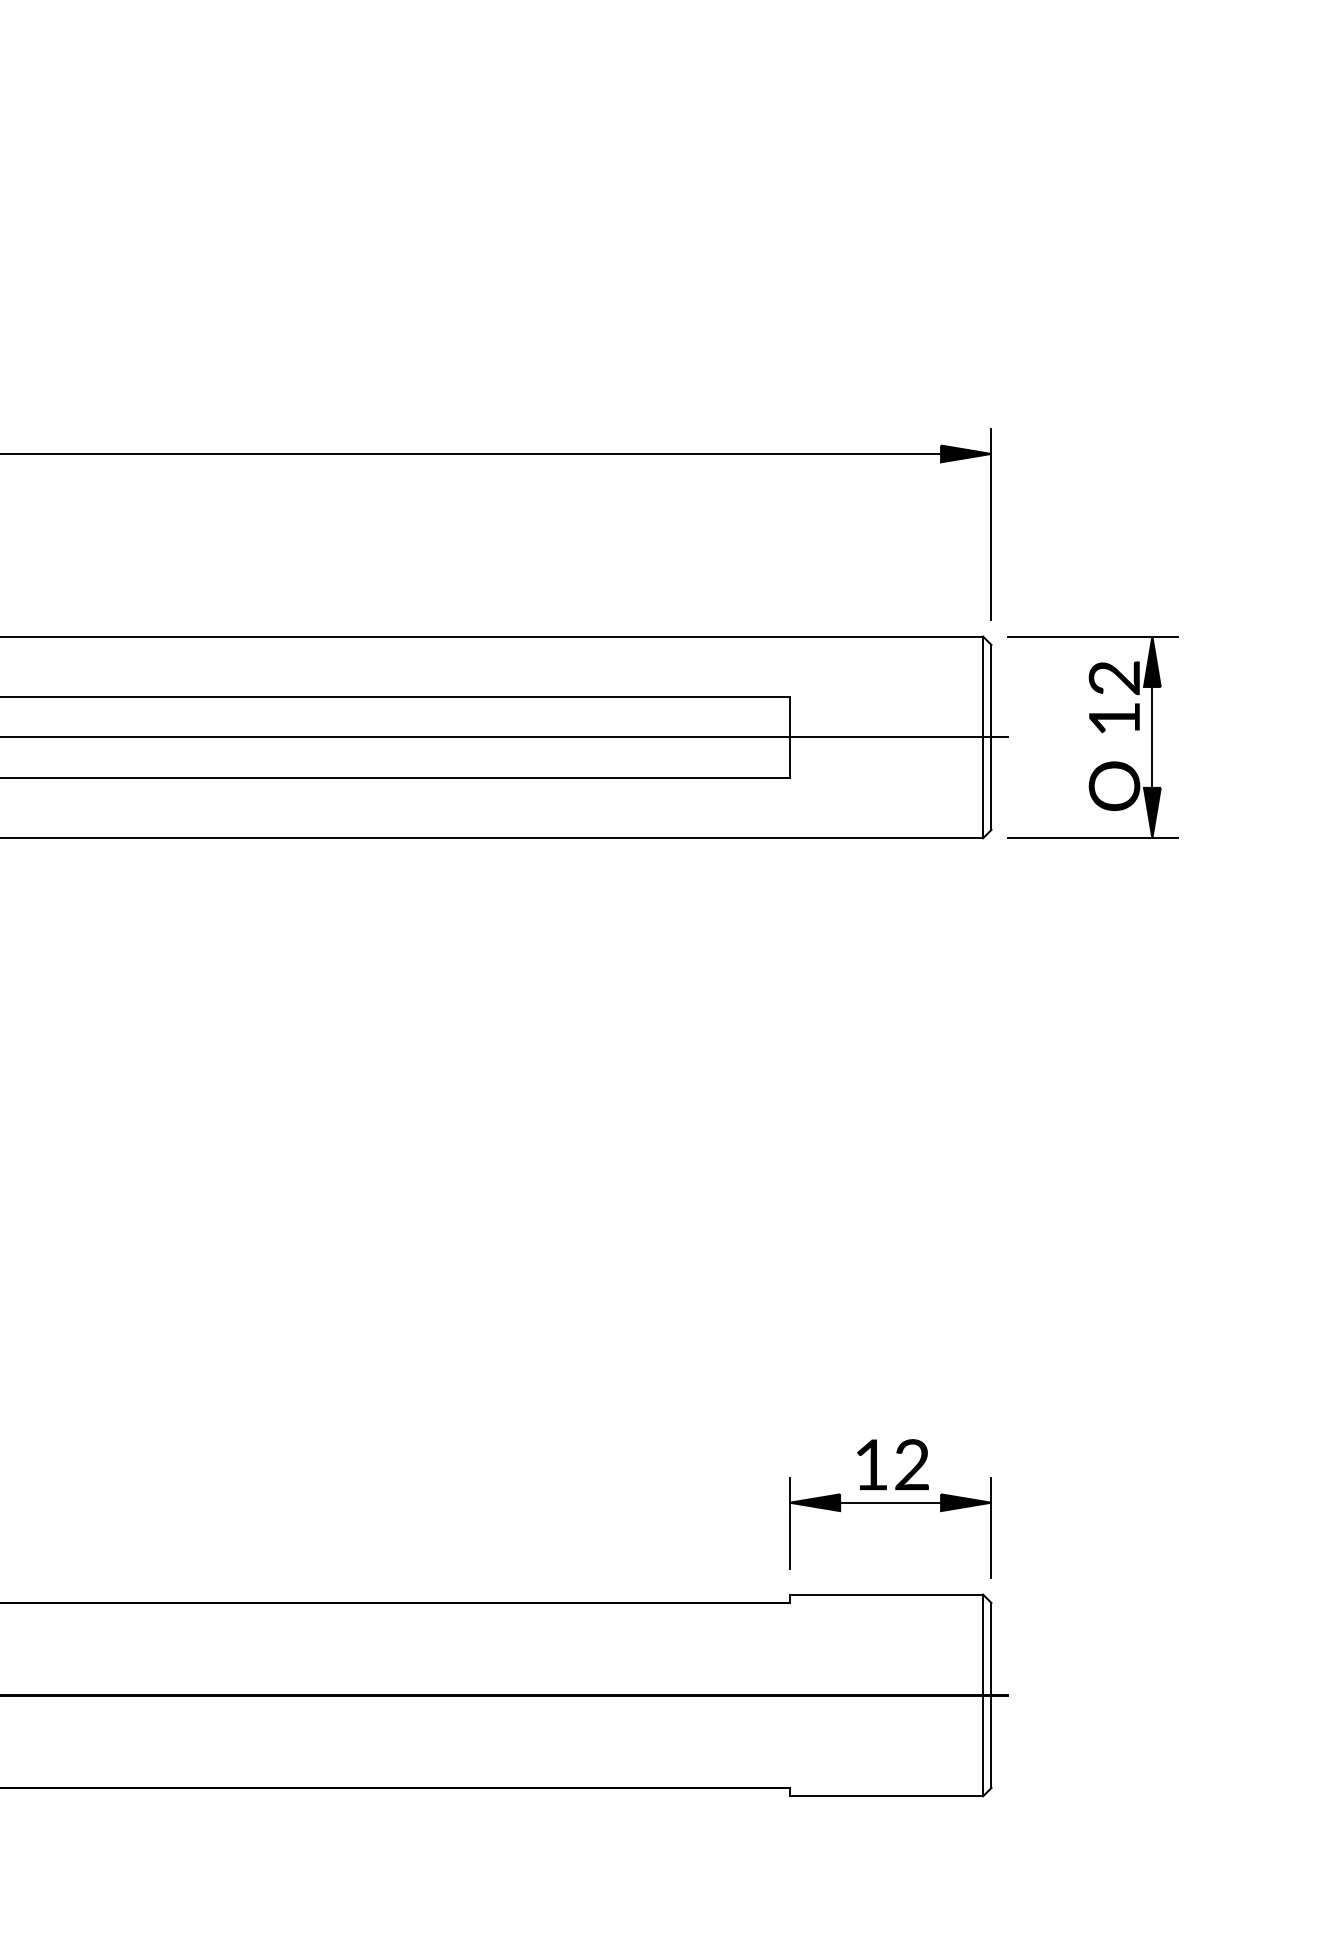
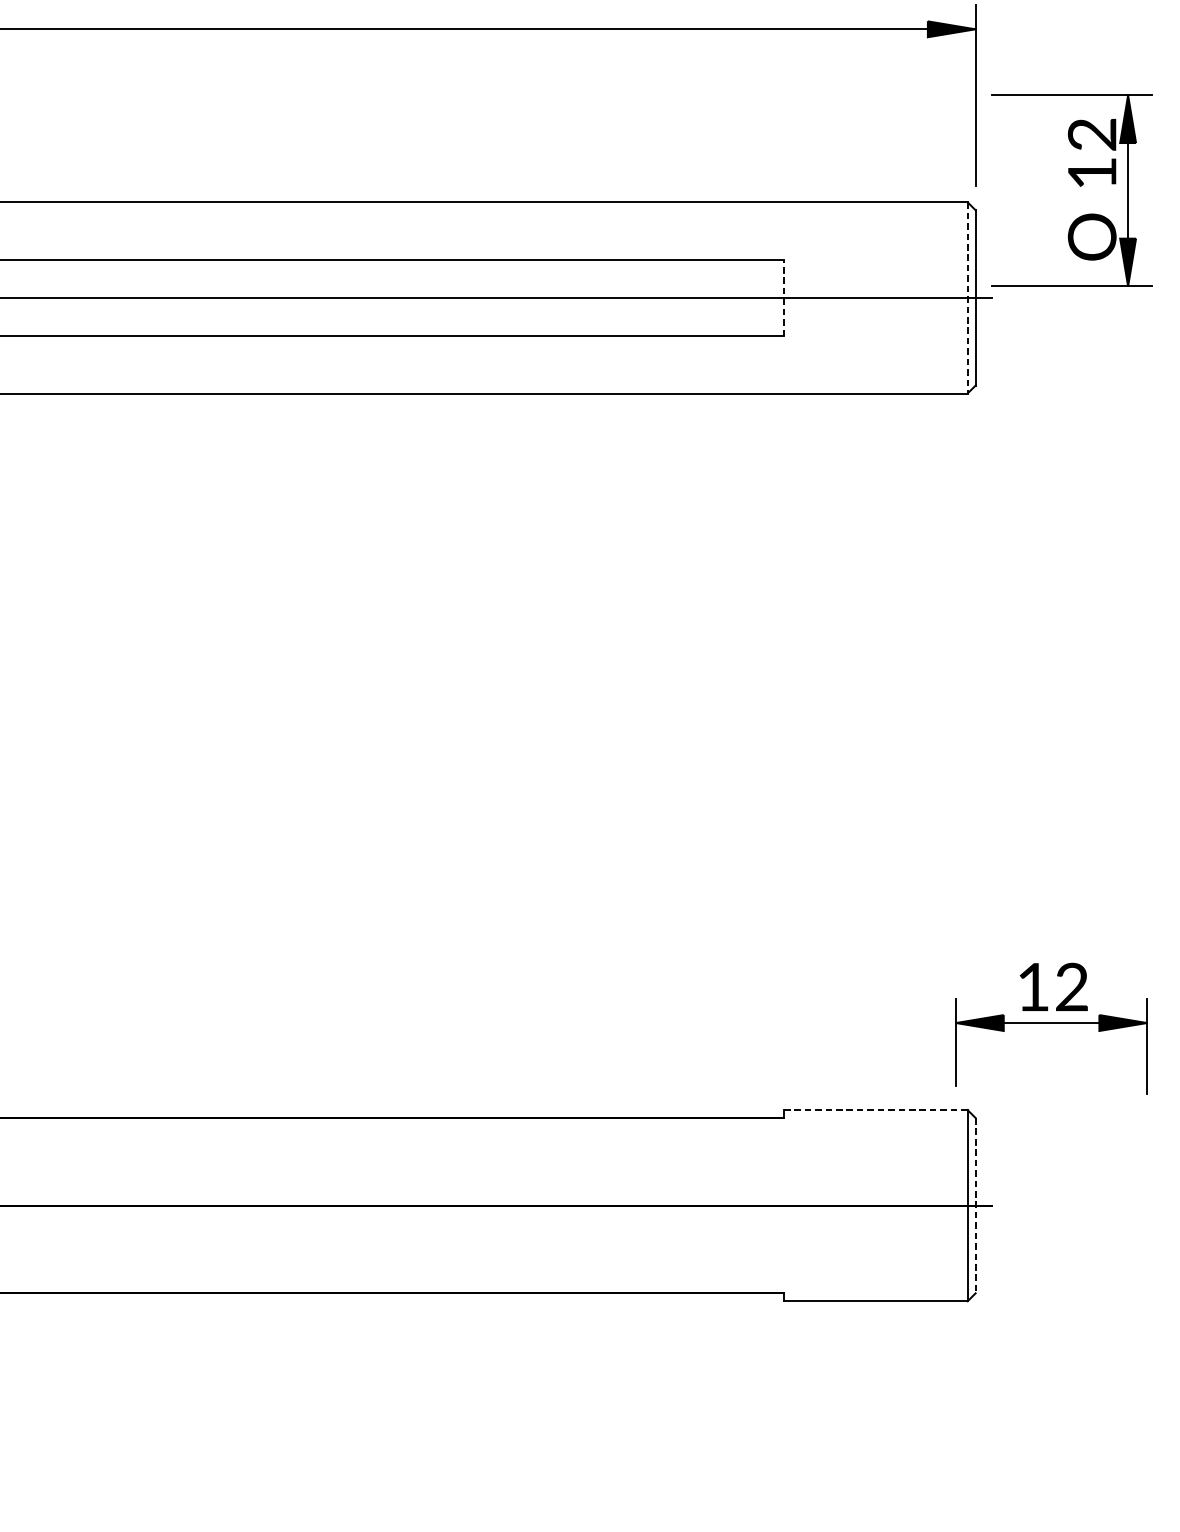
part: (1099, 730) -> (1078, 184), moved
line: (789, 736) -> (784, 297), solid -> dashed
line: (983, 737) -> (968, 297), solid -> dashed
part: (890, 1508) -> (1051, 1028), moved
line: (886, 1594) -> (876, 1109), solid -> dashed
line: (991, 1695) -> (975, 1205), solid -> dashed

